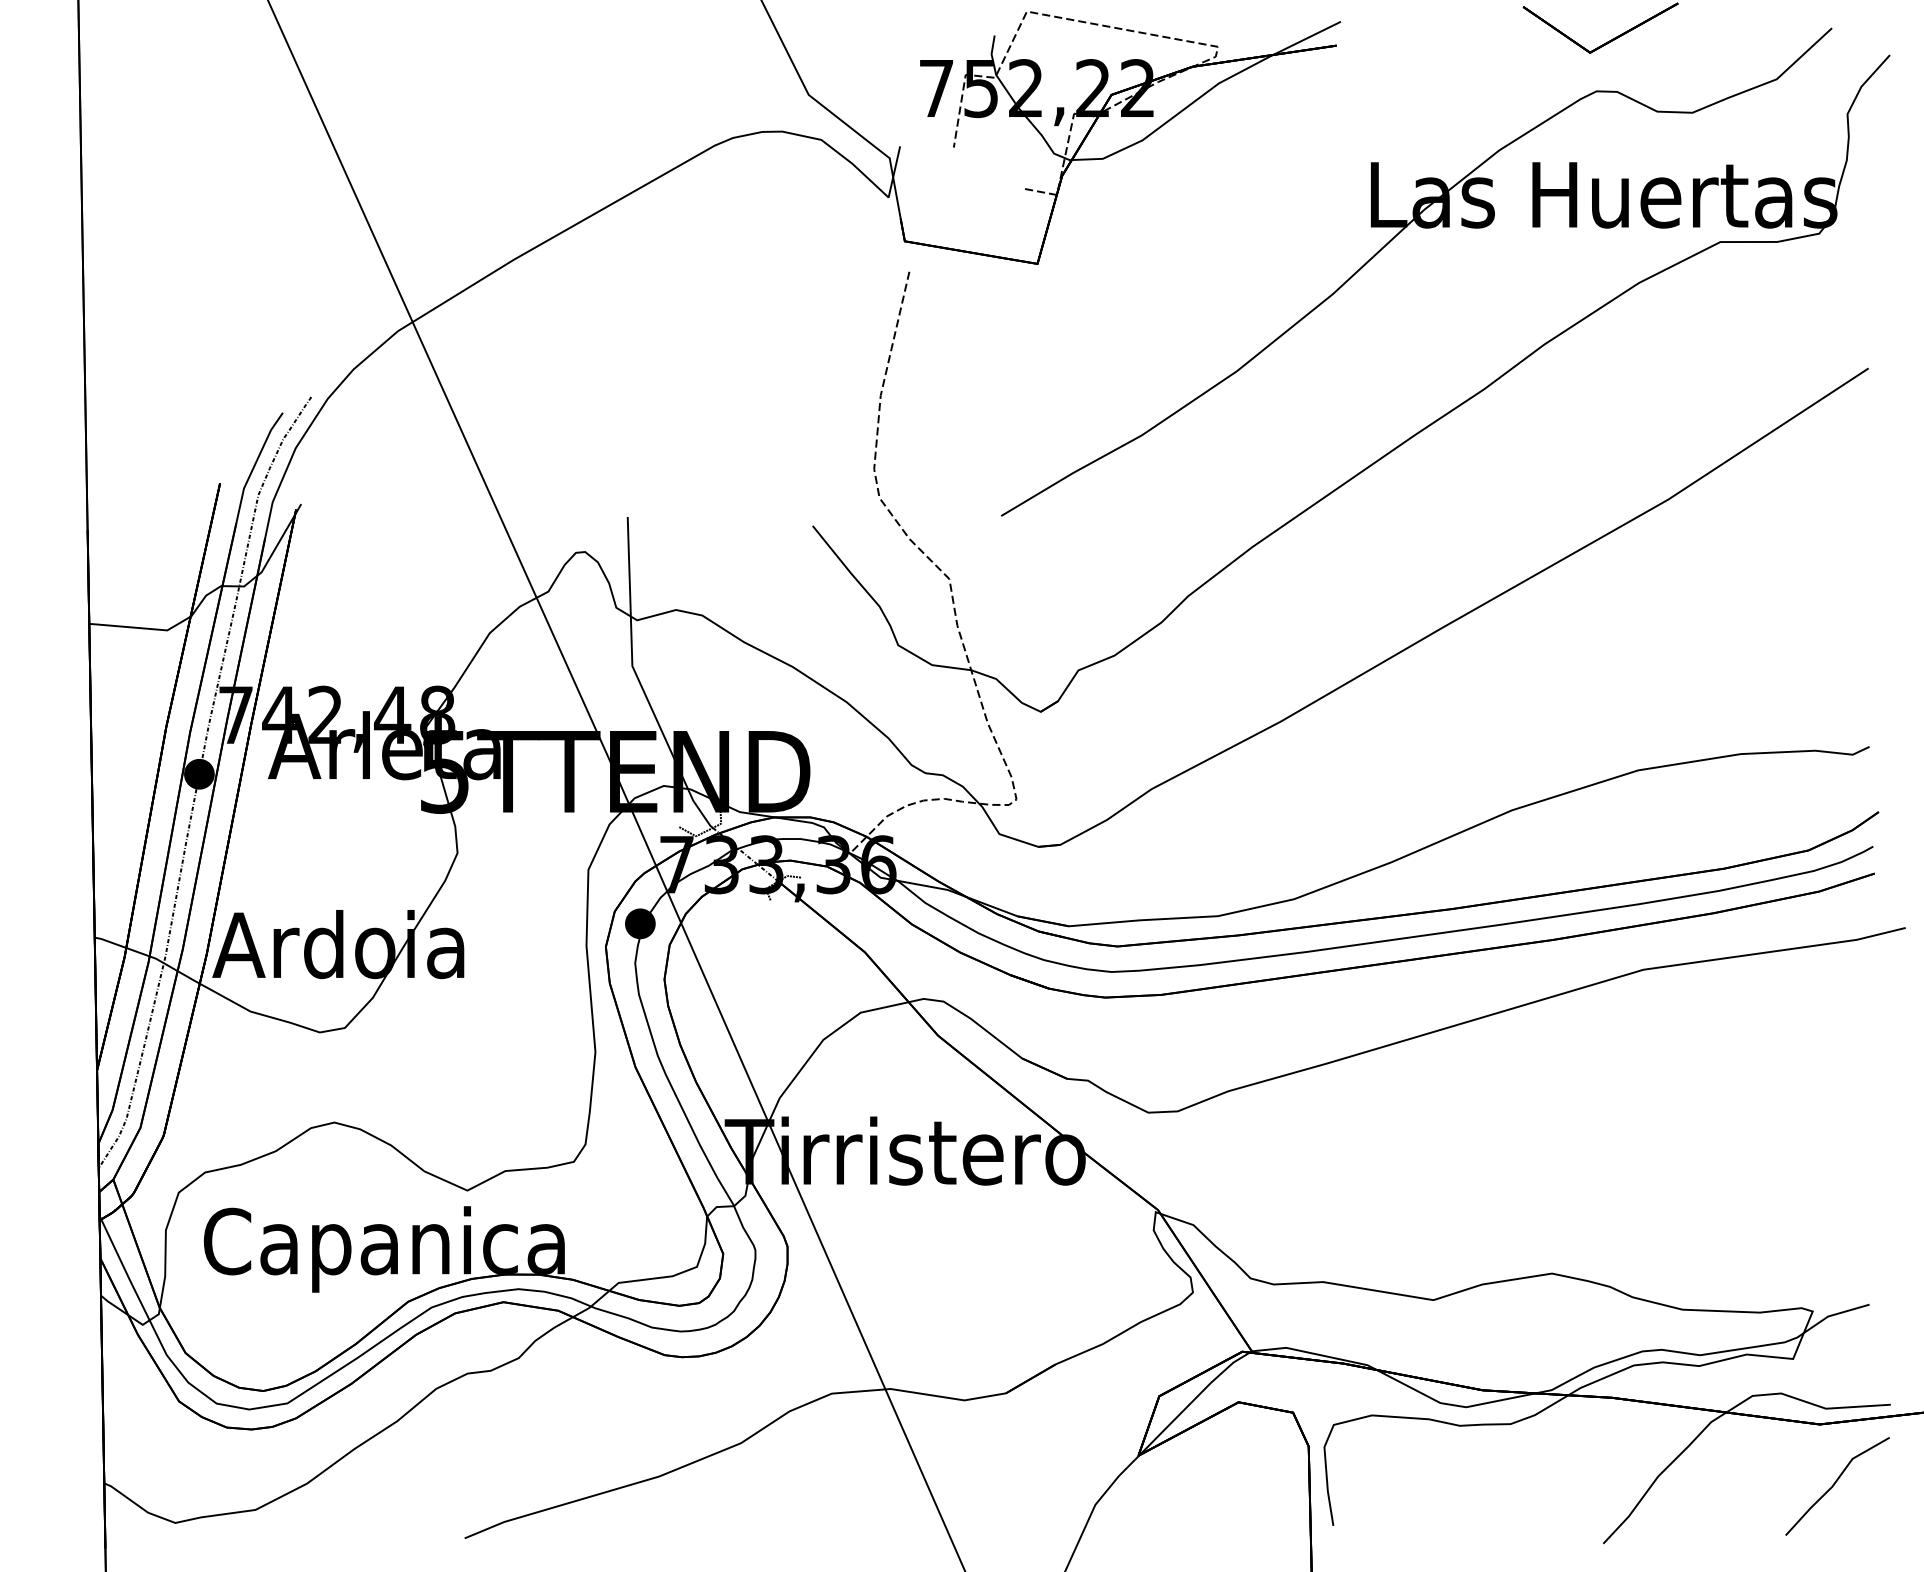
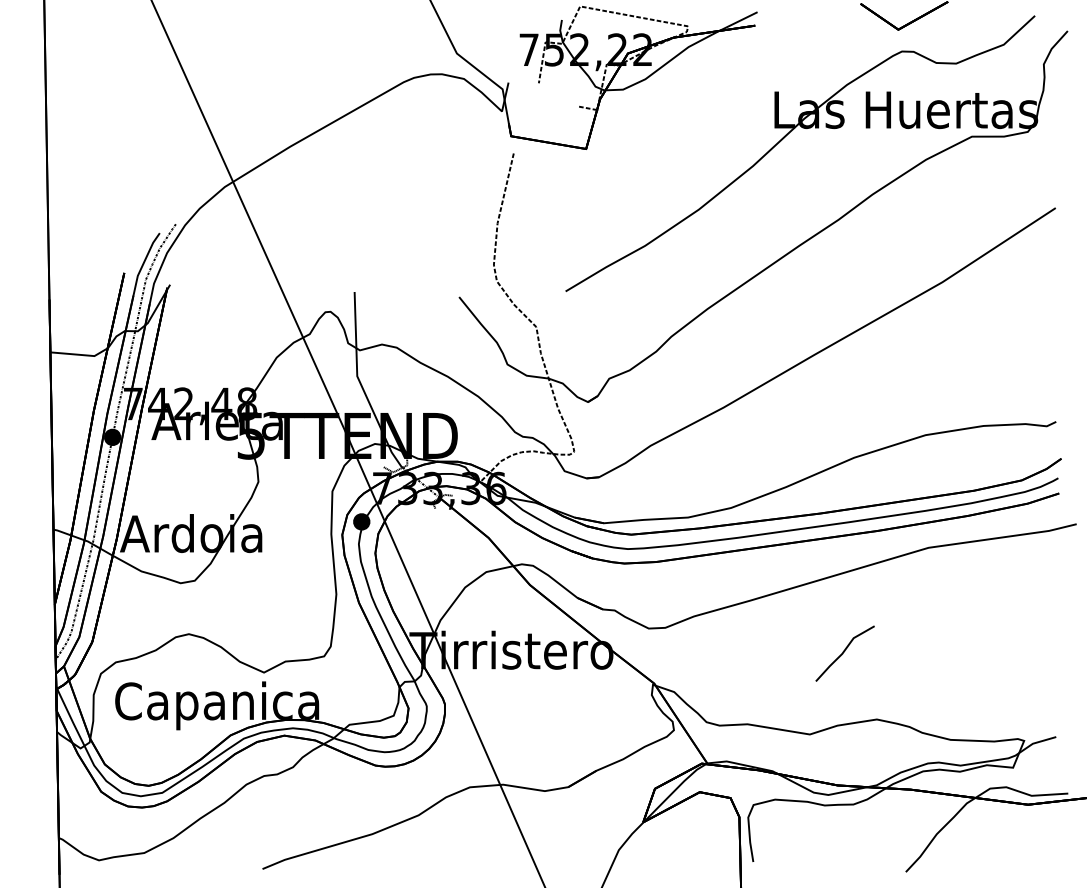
line: (1836, 1484) -> (844, 652), moved

